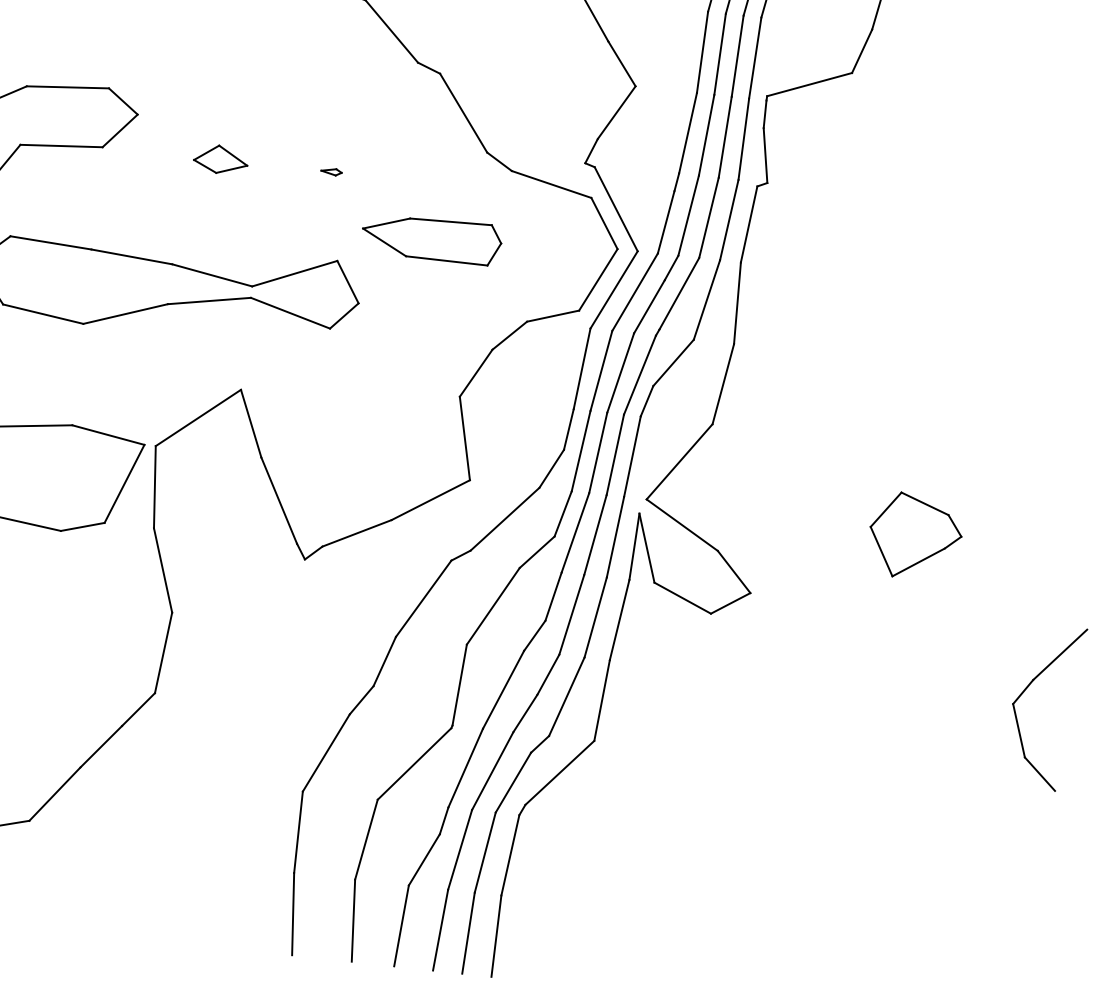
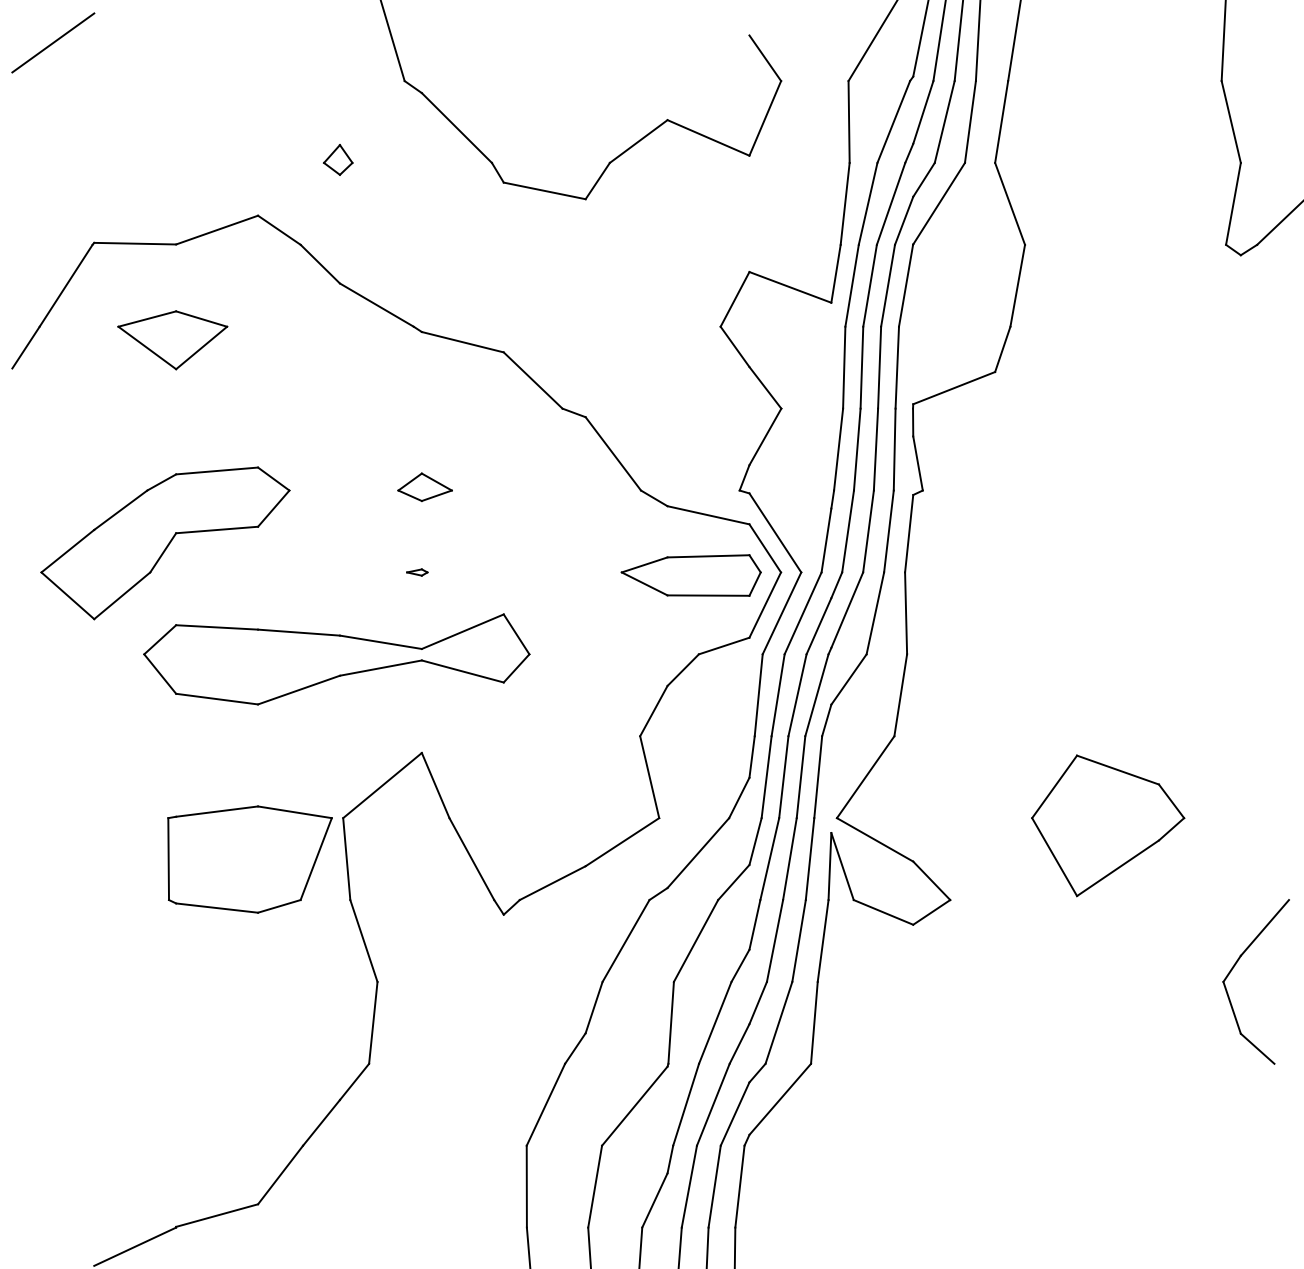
part: (220, 159) -> (424, 487), moved
part: (331, 171) -> (417, 572), moved
part: (431, 238) -> (690, 575), moved
part: (915, 536) -> (1108, 825), size x1.67

